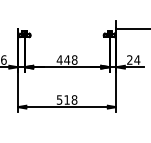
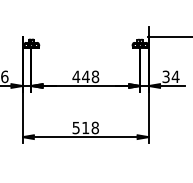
text: (129, 60) -> (165, 77), 24 -> 34

